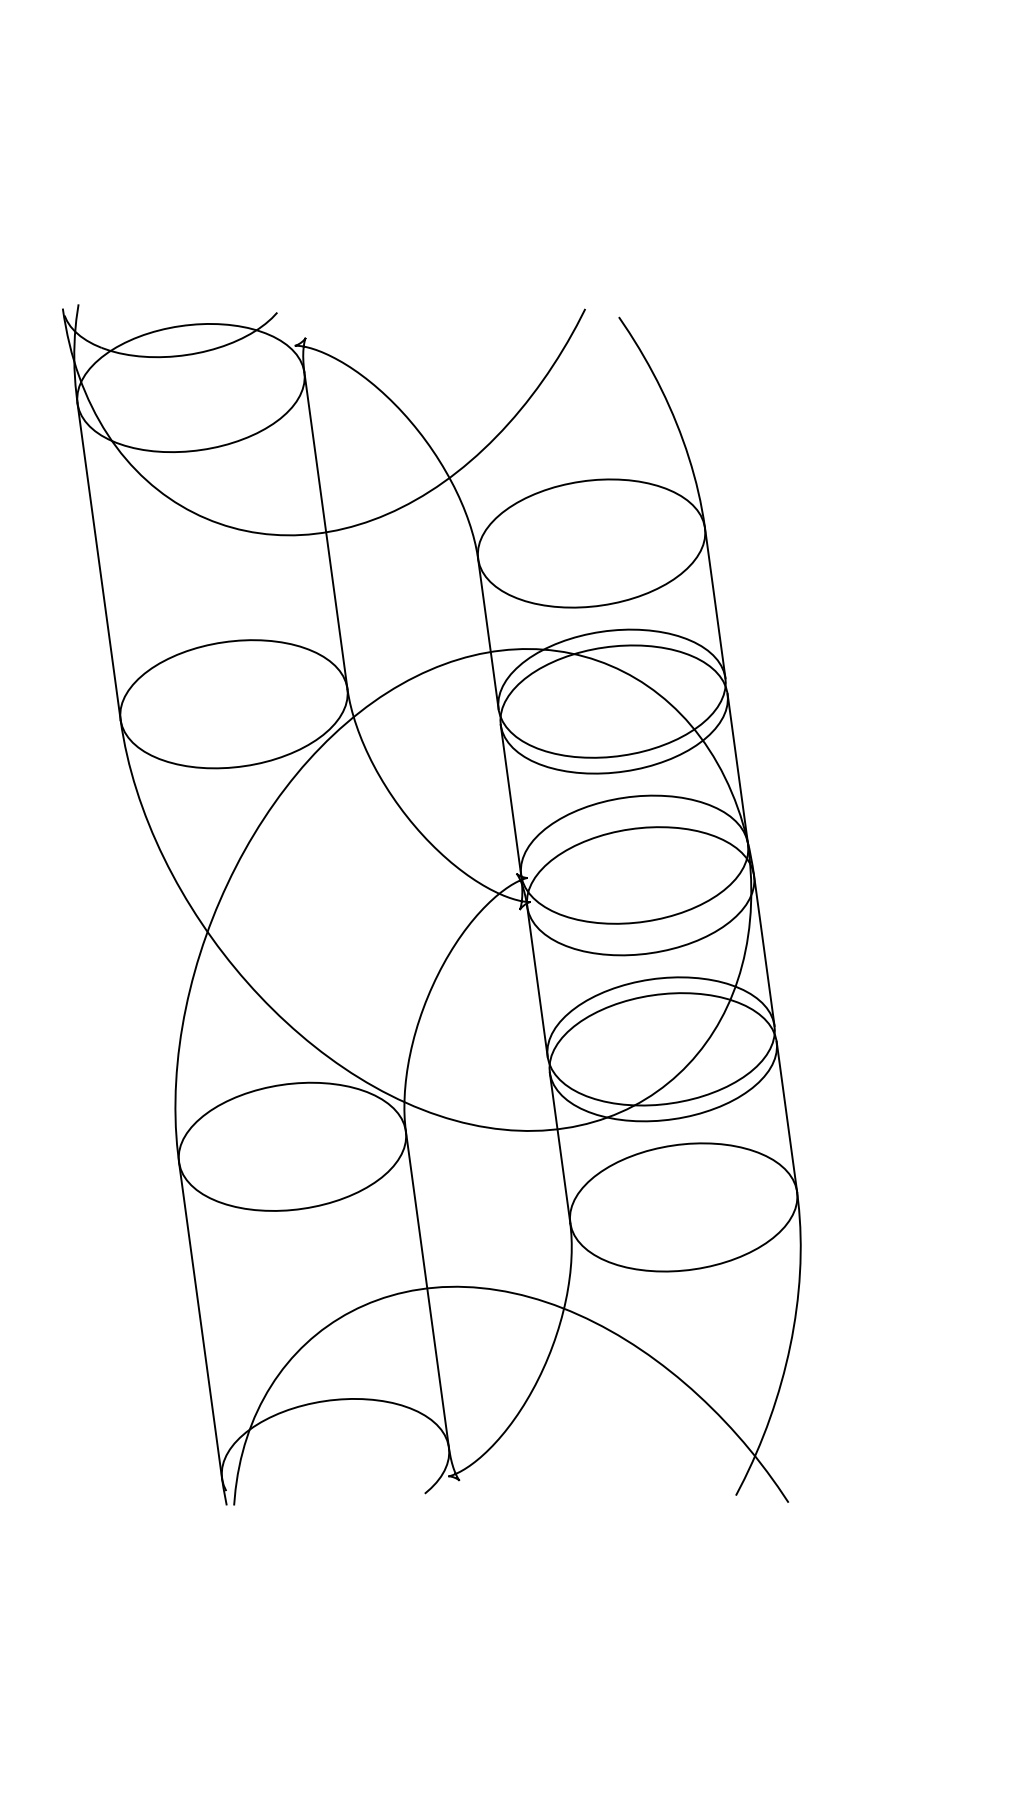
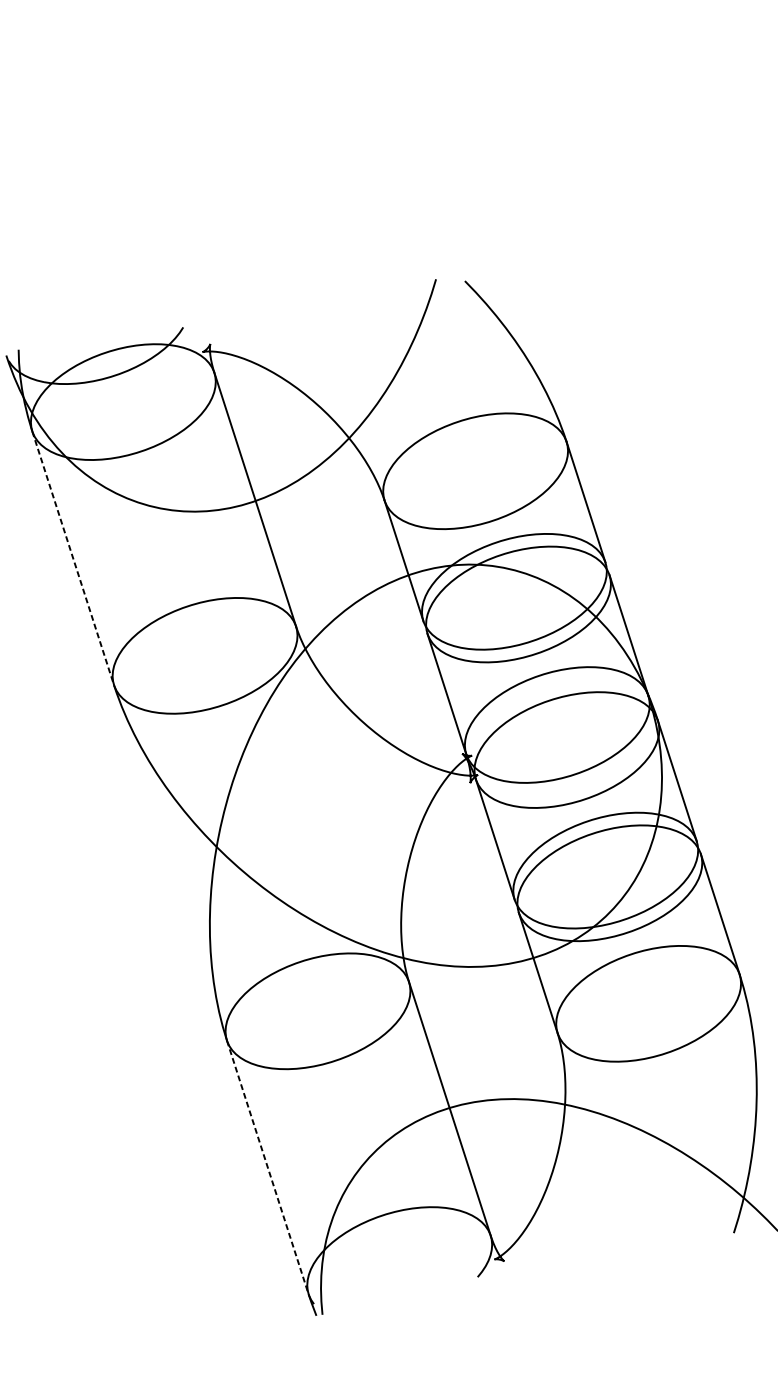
line: (99, 561) -> (73, 558), solid -> dashed
line: (200, 1320) -> (267, 1167), solid -> dashed

